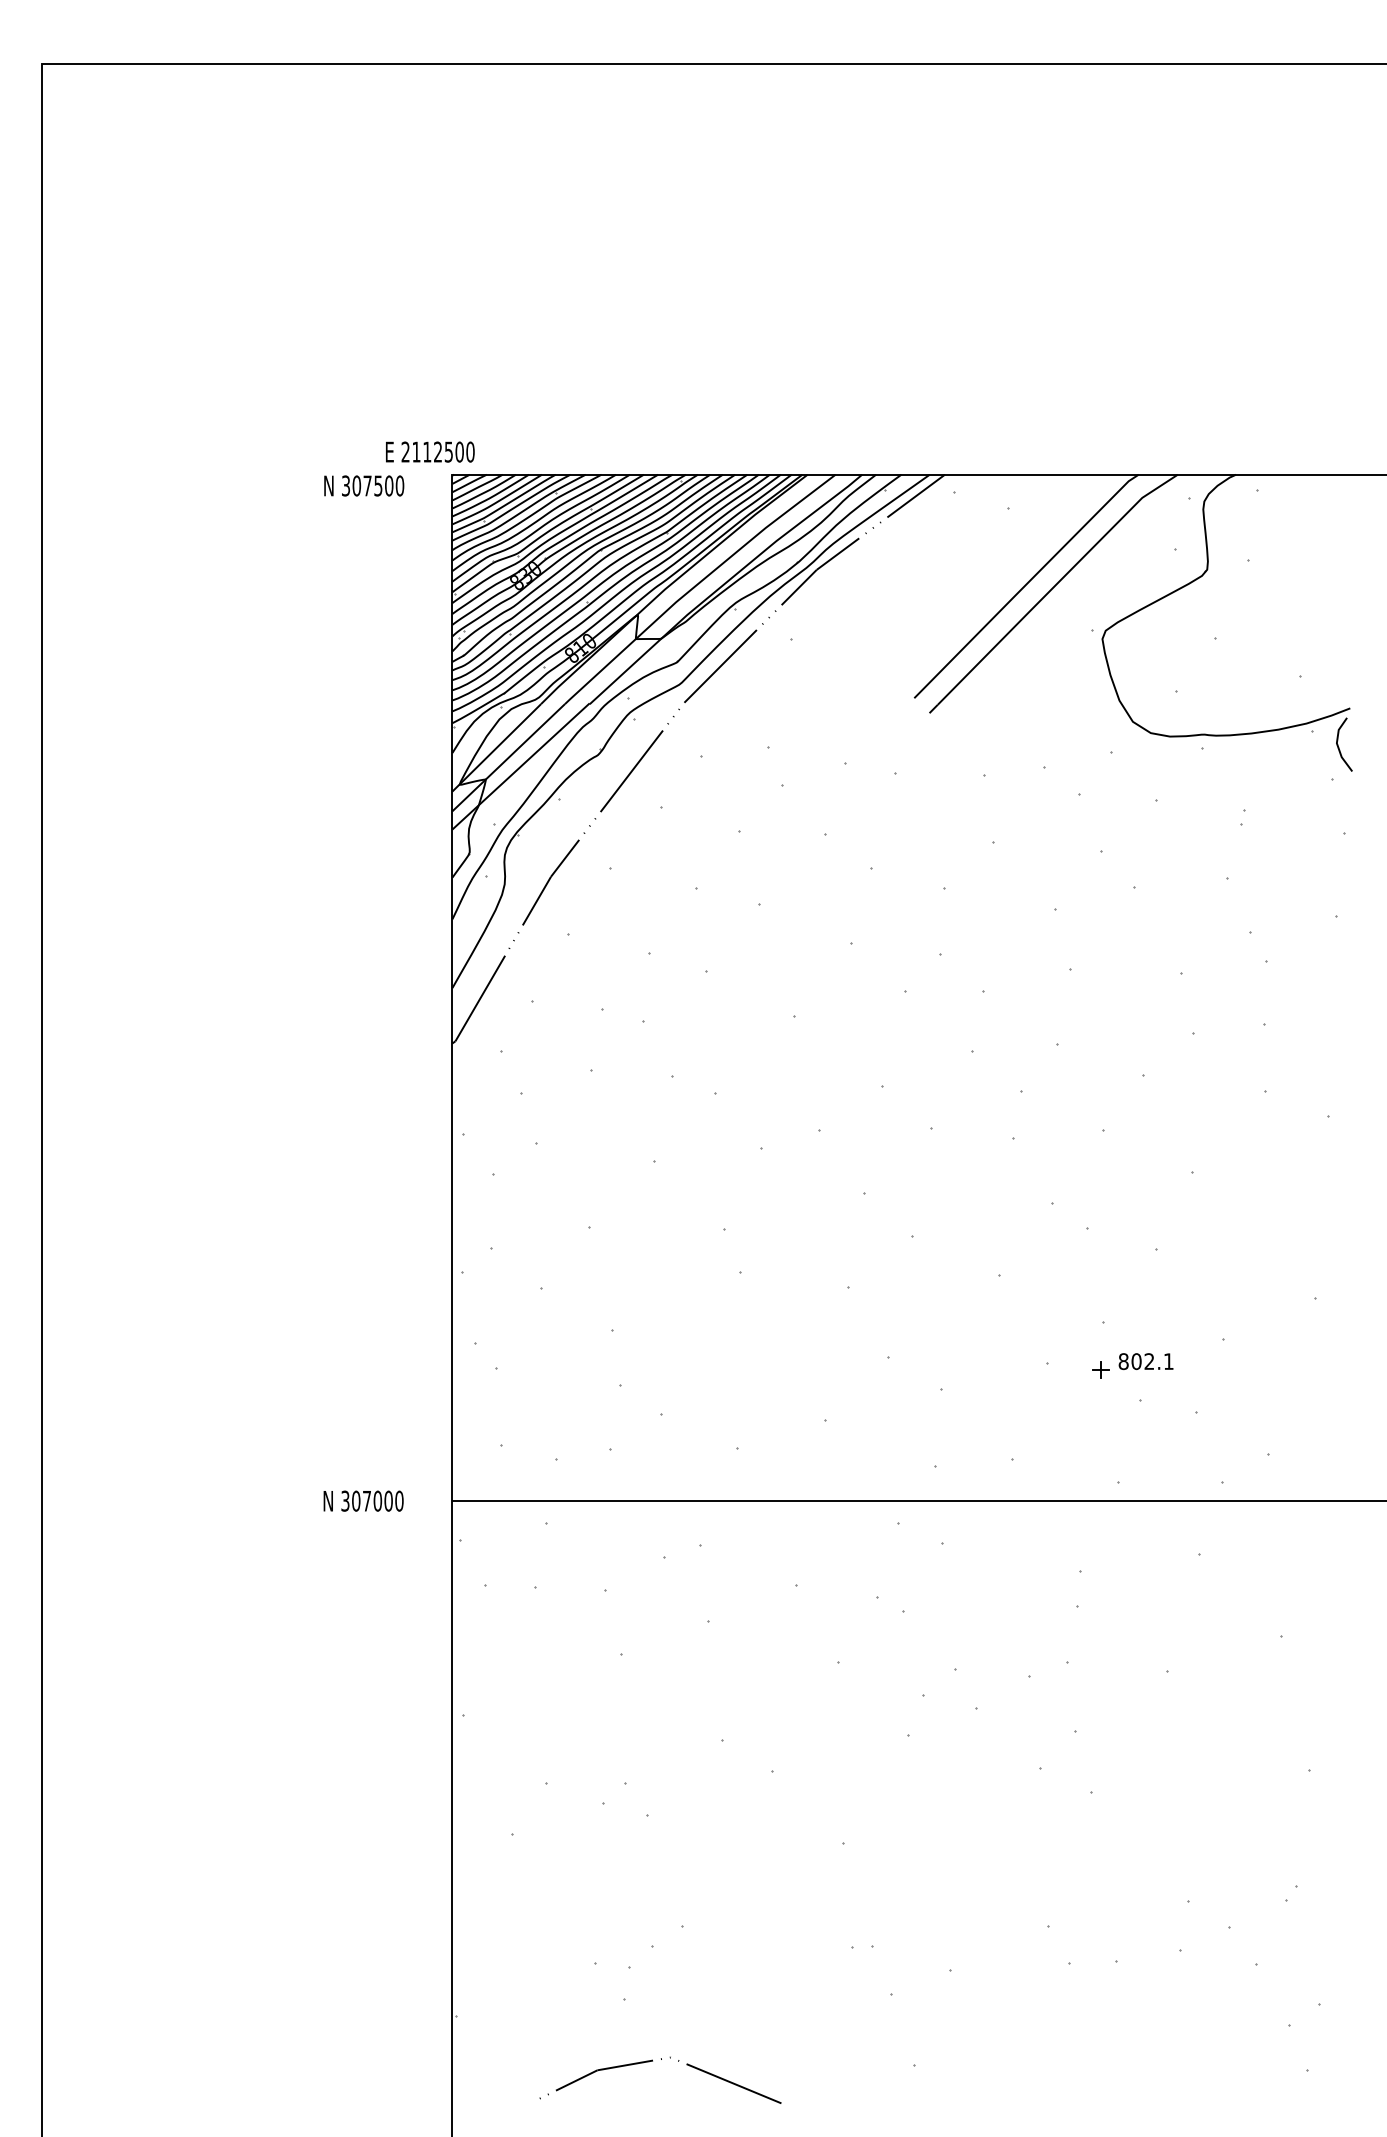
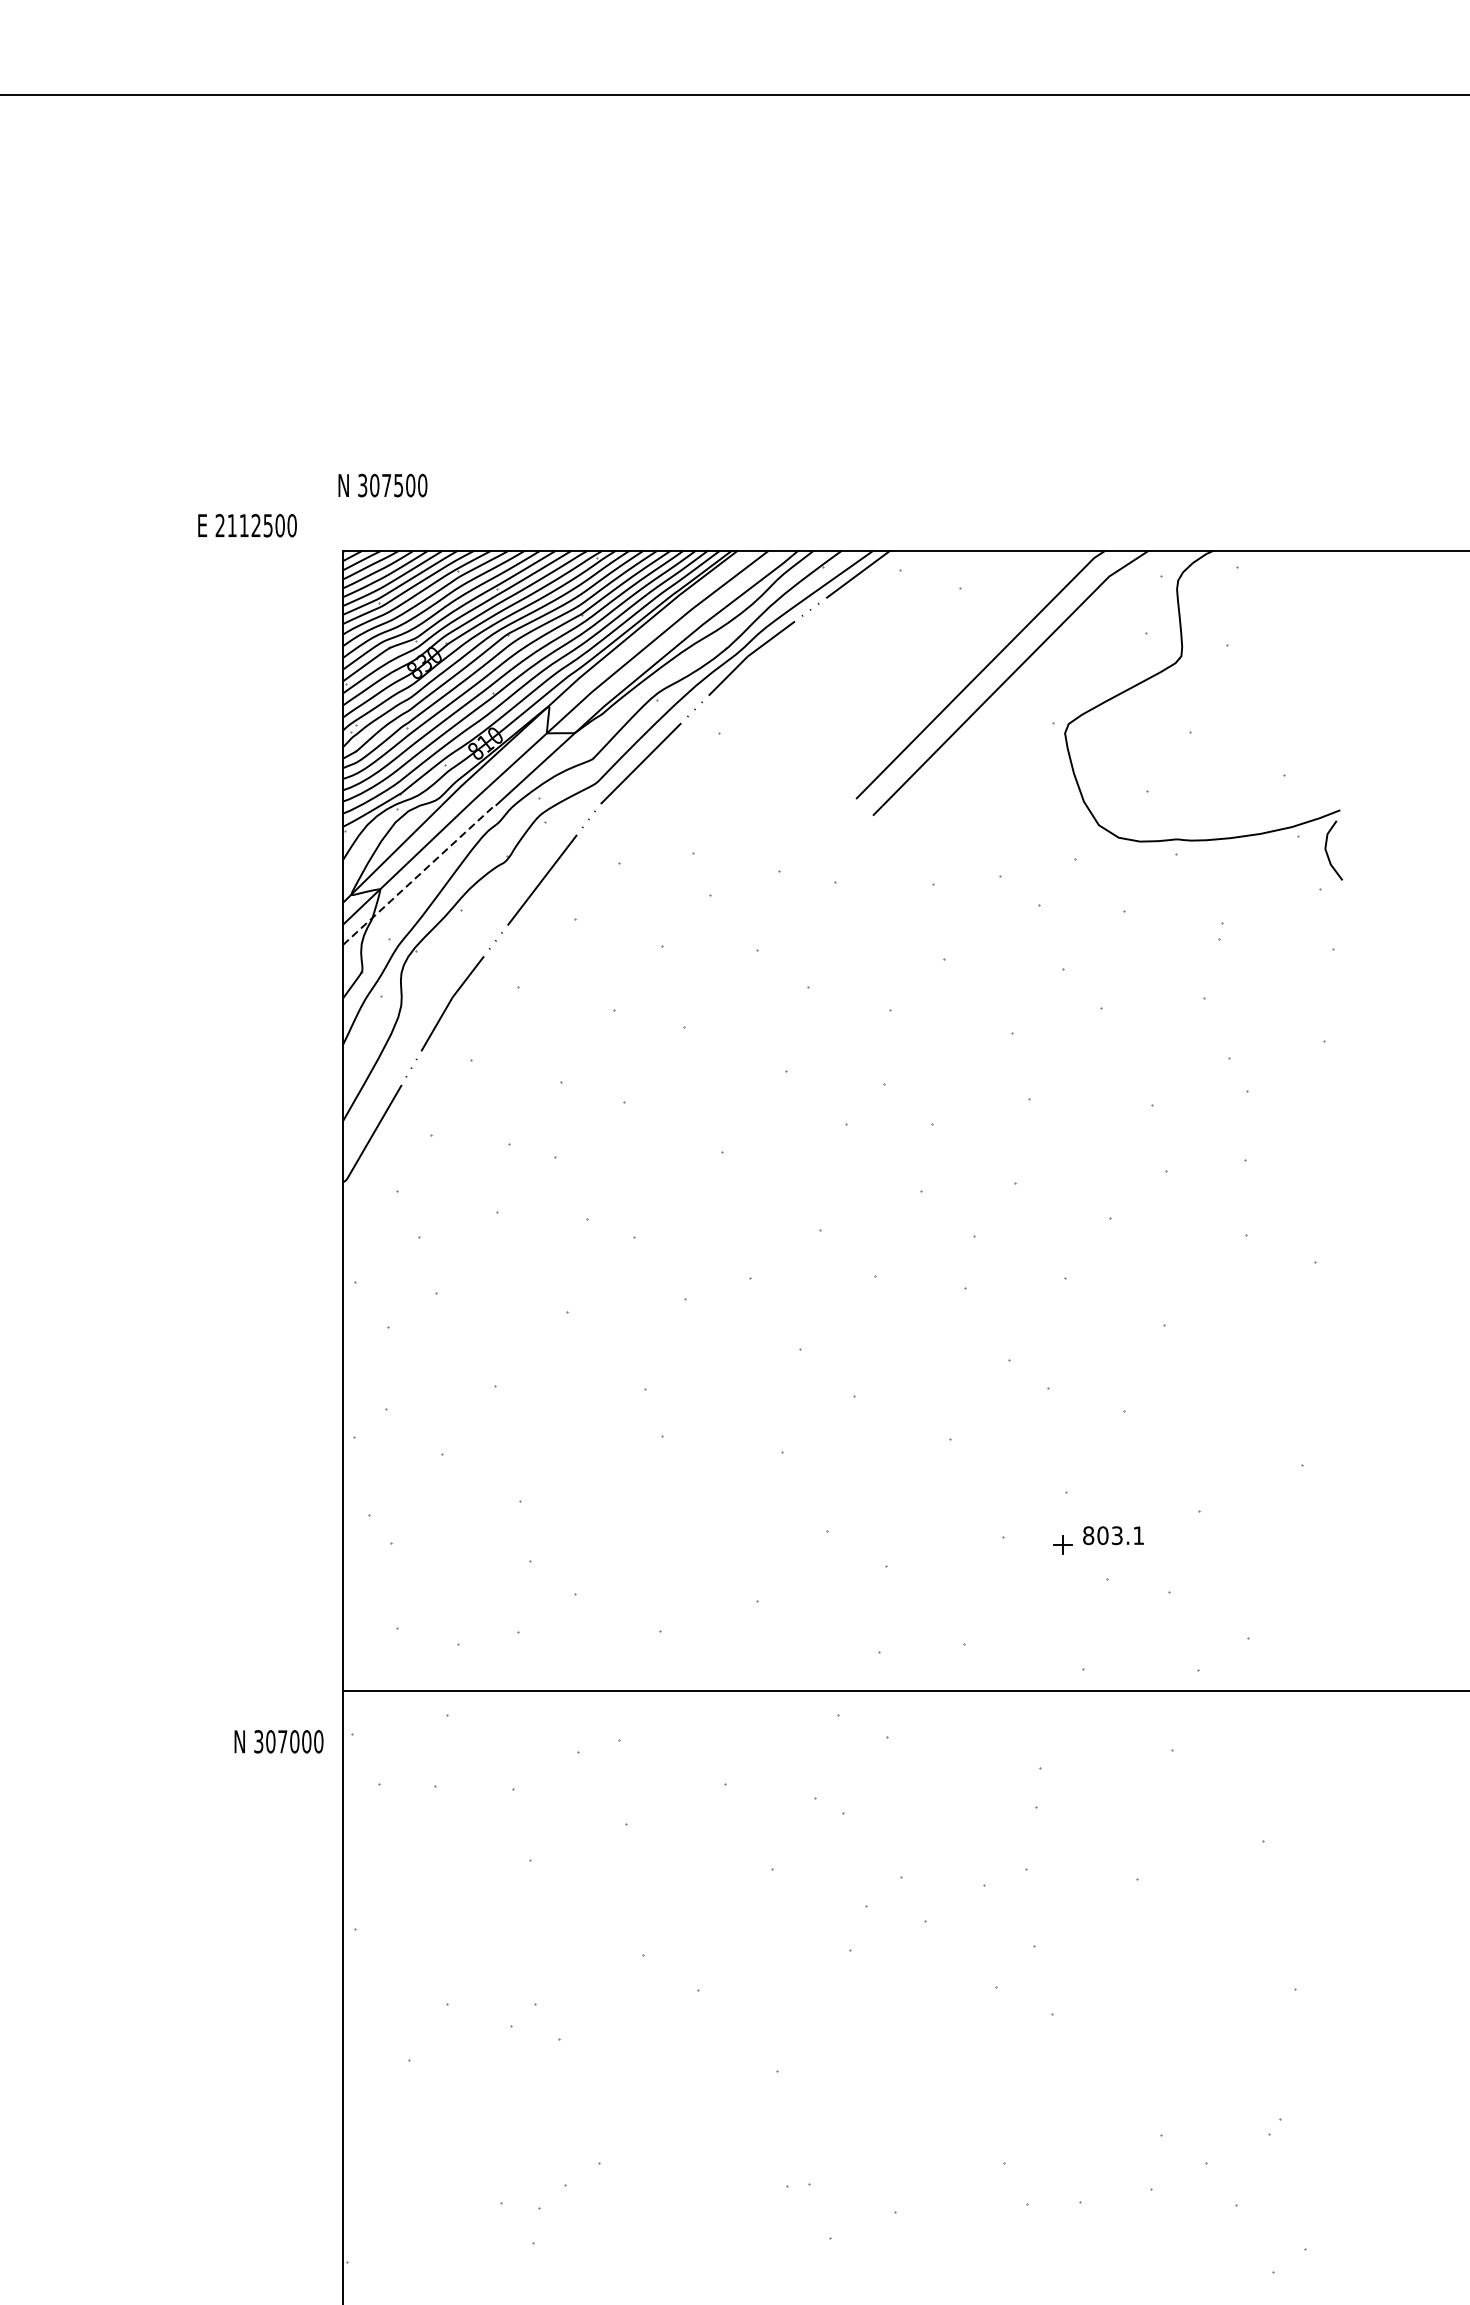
text: (430, 451) -> (247, 525), moved
text: (364, 485) -> (383, 485), moved
line: (521, 766) -> (419, 874), solid -> dashed
text: (1149, 1361) -> (1117, 1535), 802.1 -> 803.1
text: (363, 1500) -> (278, 1741), moved

